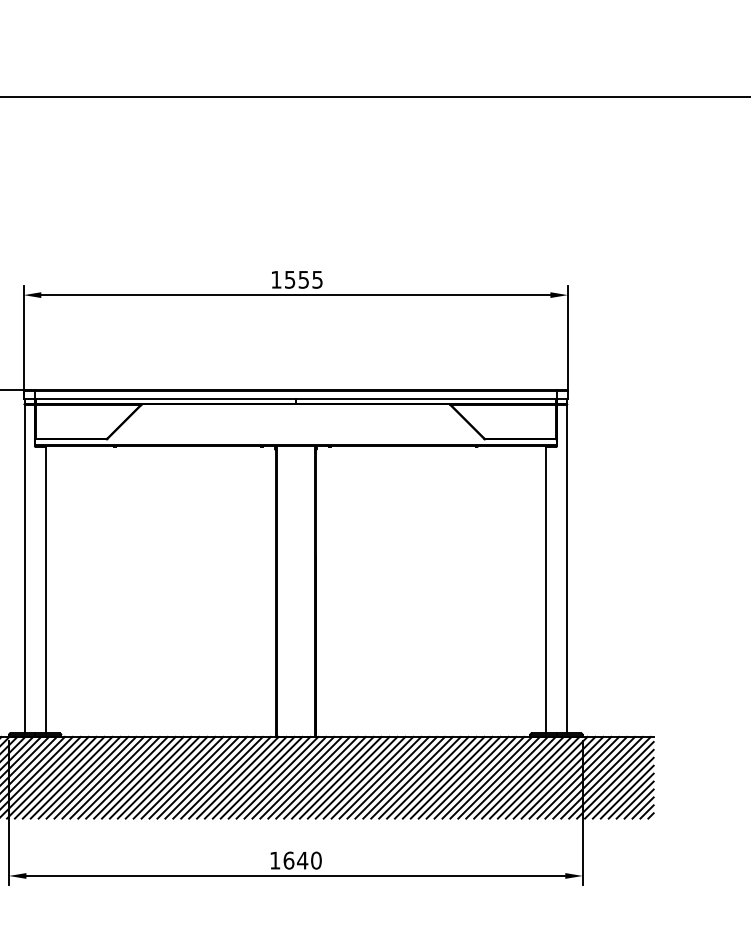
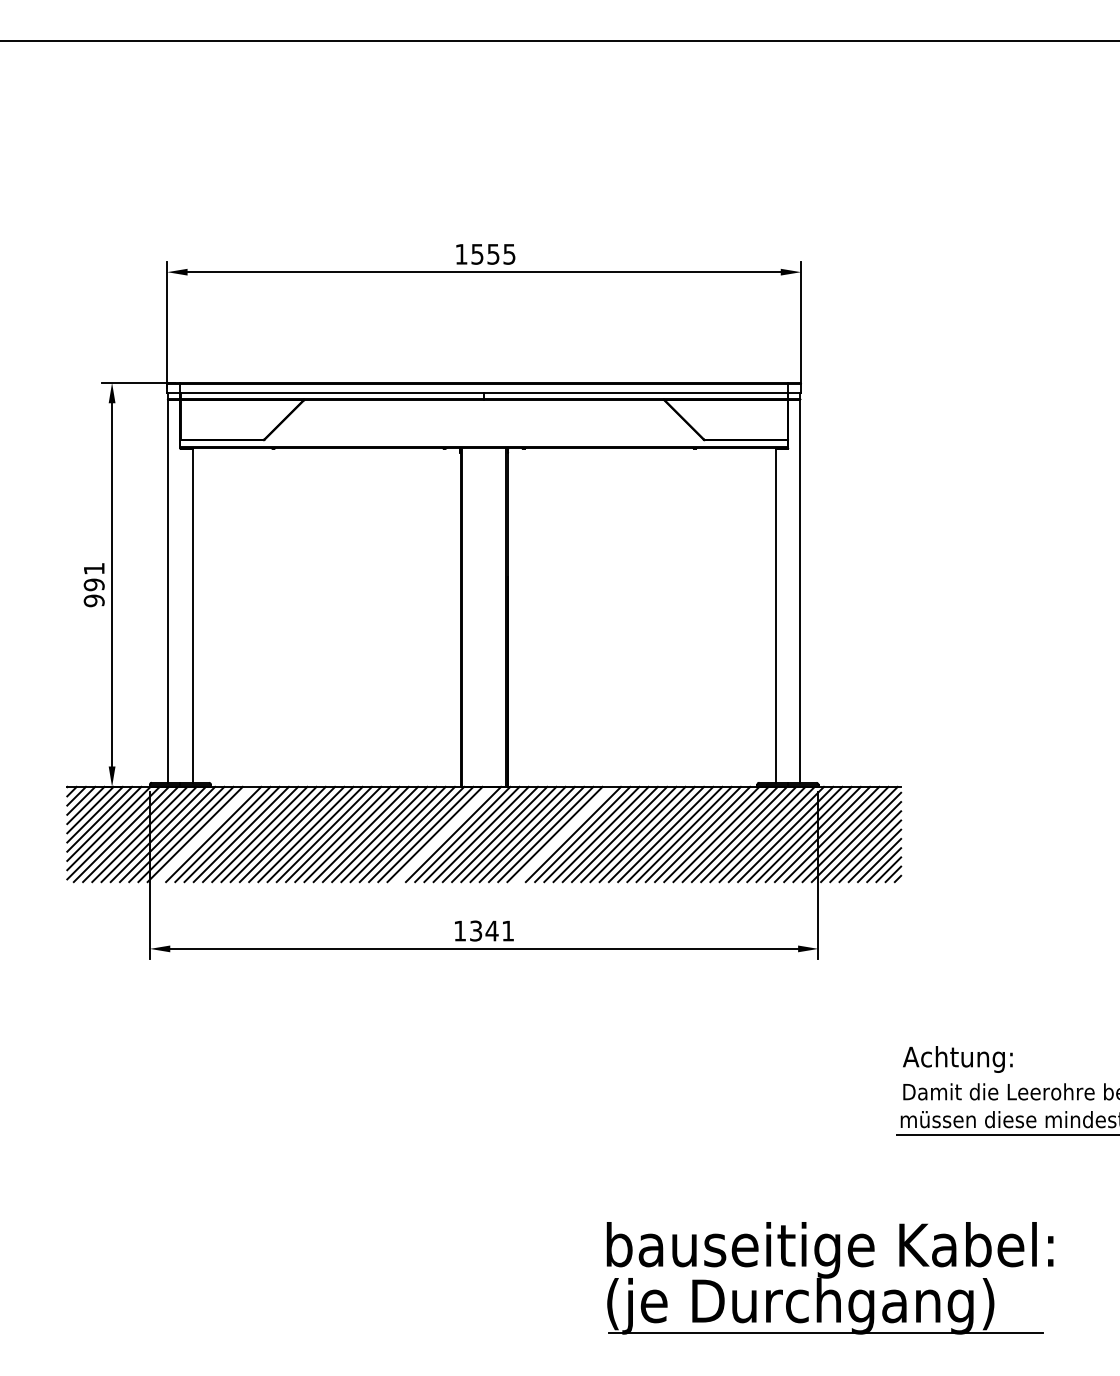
line: (55, 777) -> (204, 834), removed
line: (260, 777) -> (443, 834), removed
line: (363, 777) -> (563, 834), removed
text: (303, 860) -> (492, 930), 1640 -> 1341

